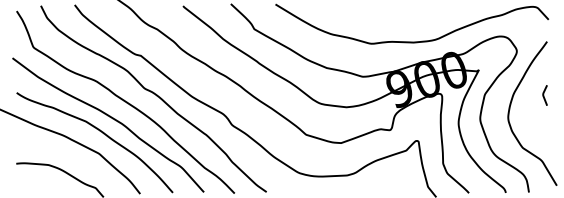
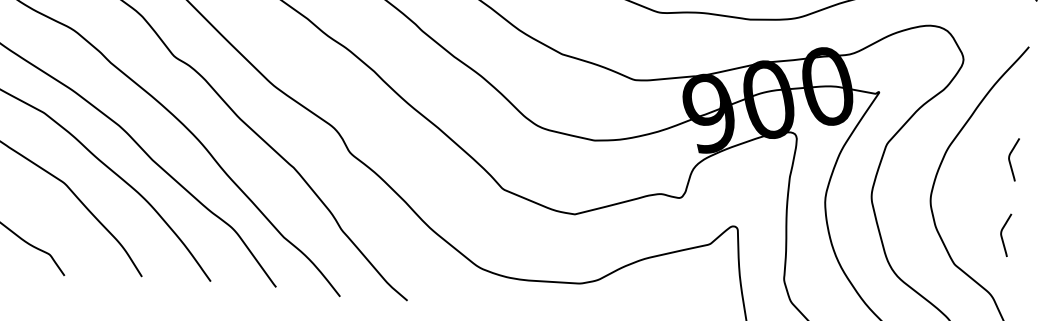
curve: (544, 131) -> (1003, 234), added

